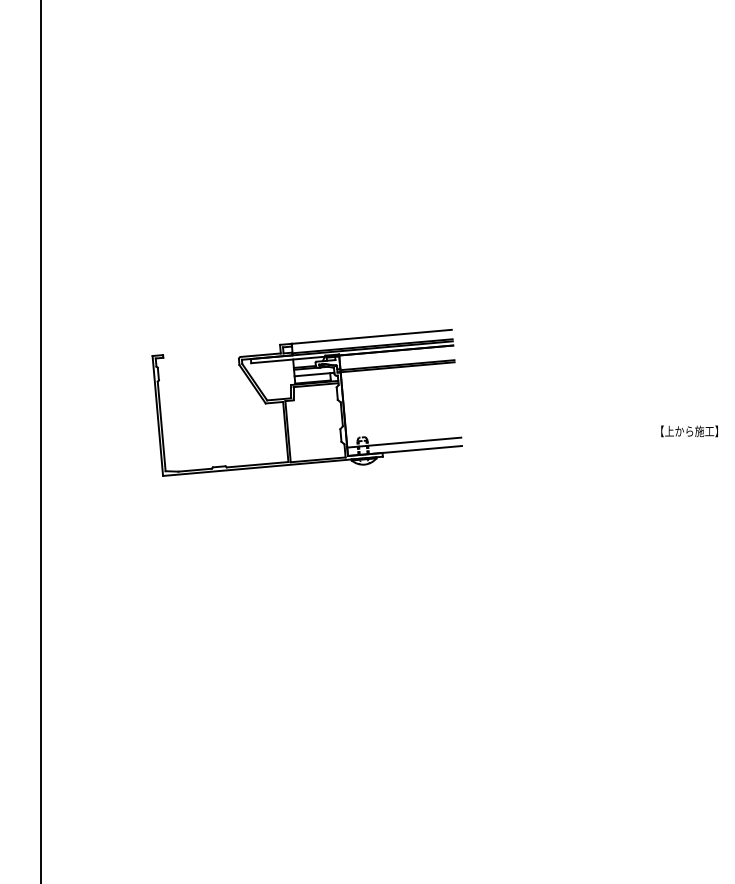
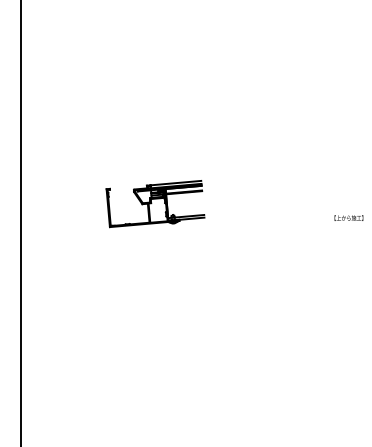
part: (307, 404) -> (155, 204), size x0.62

